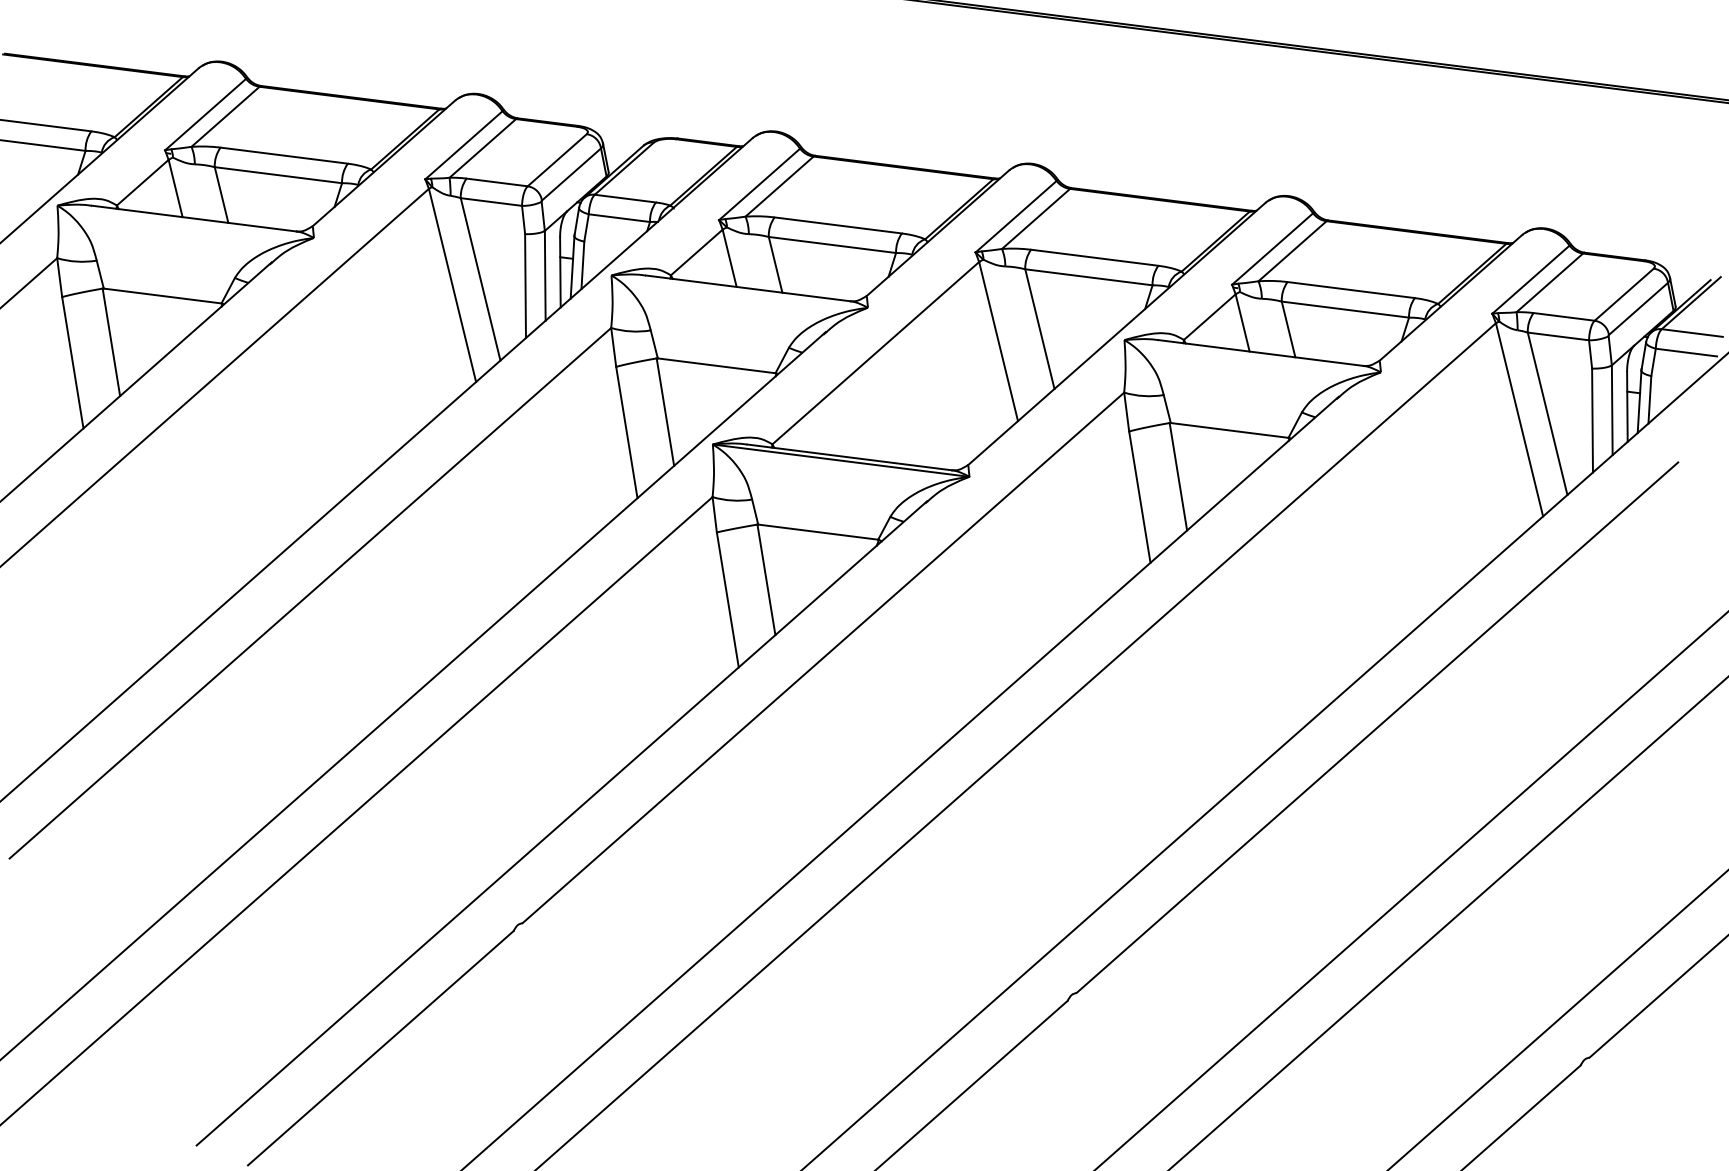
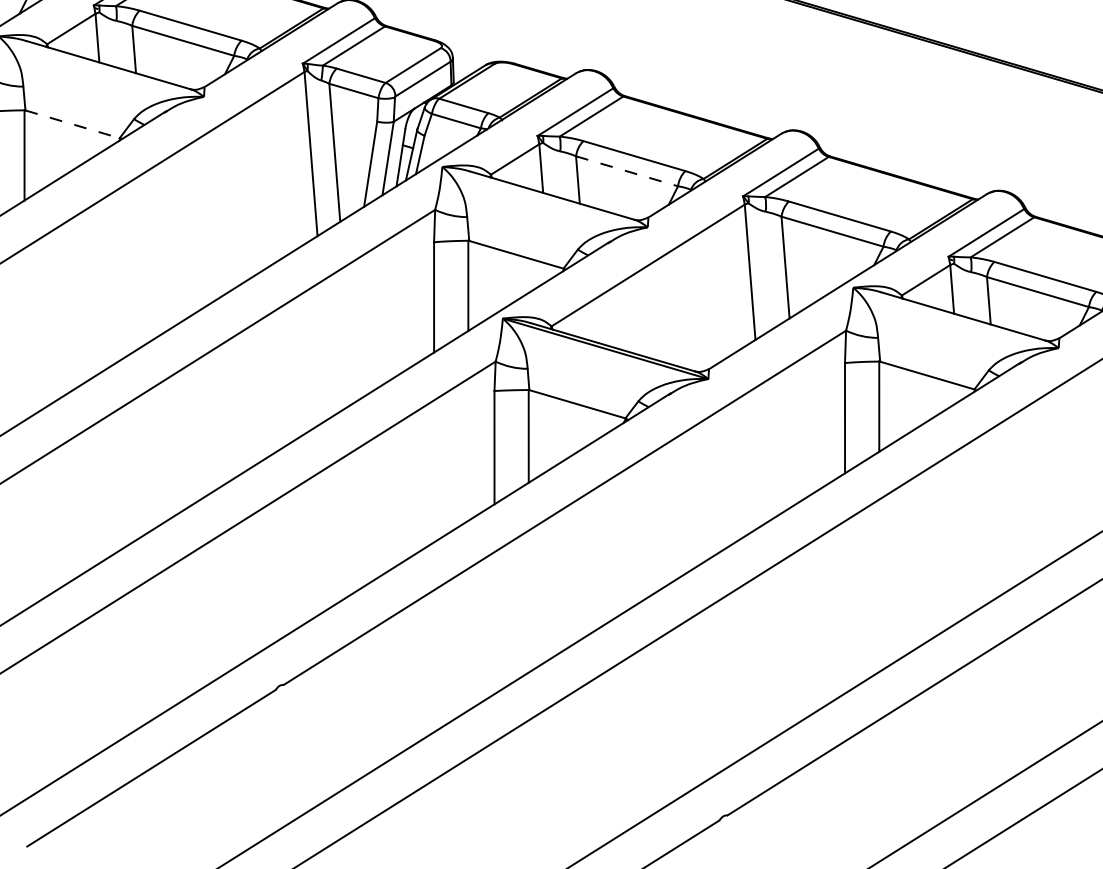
line: (832, 245) -> (627, 171), solid -> dashed
line: (163, 296) -> (73, 124), solid -> dashed

